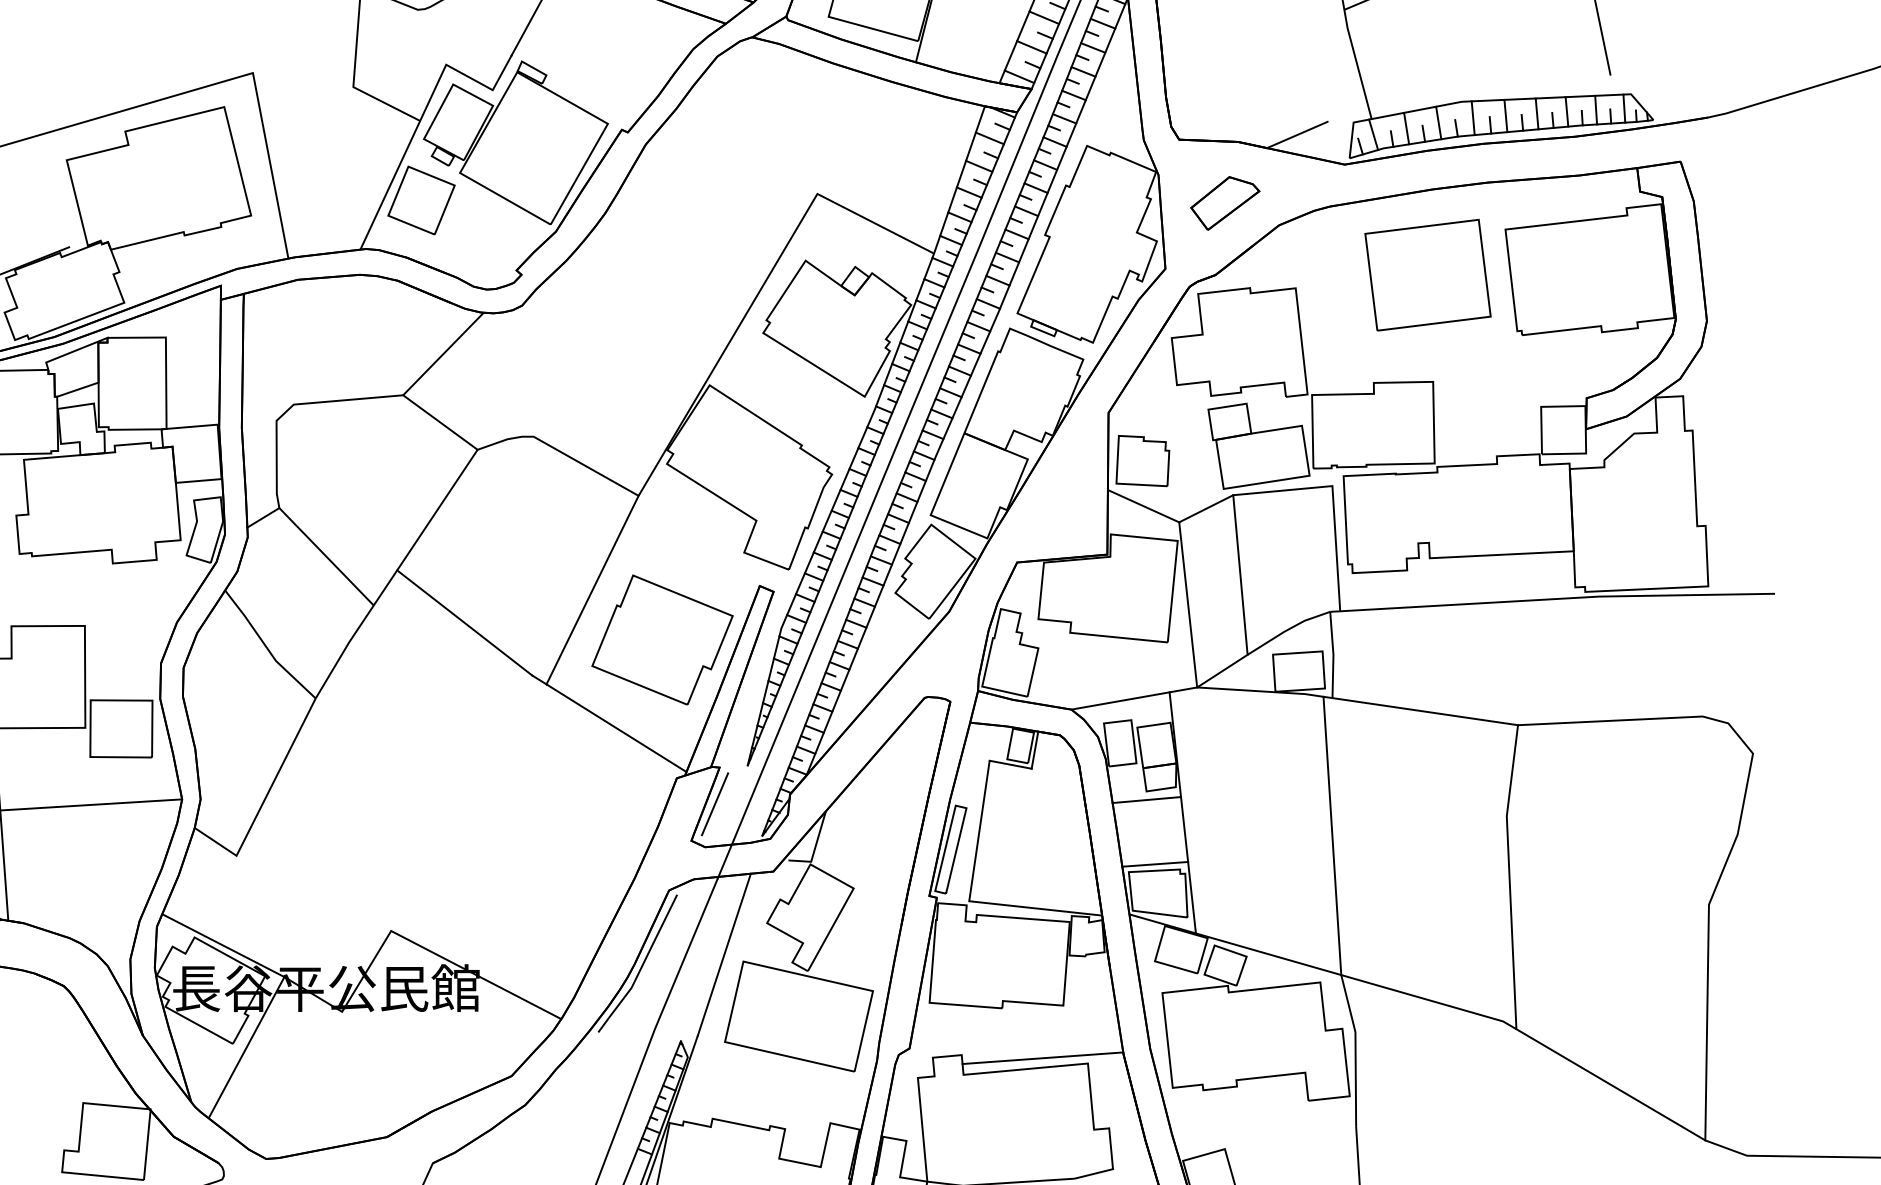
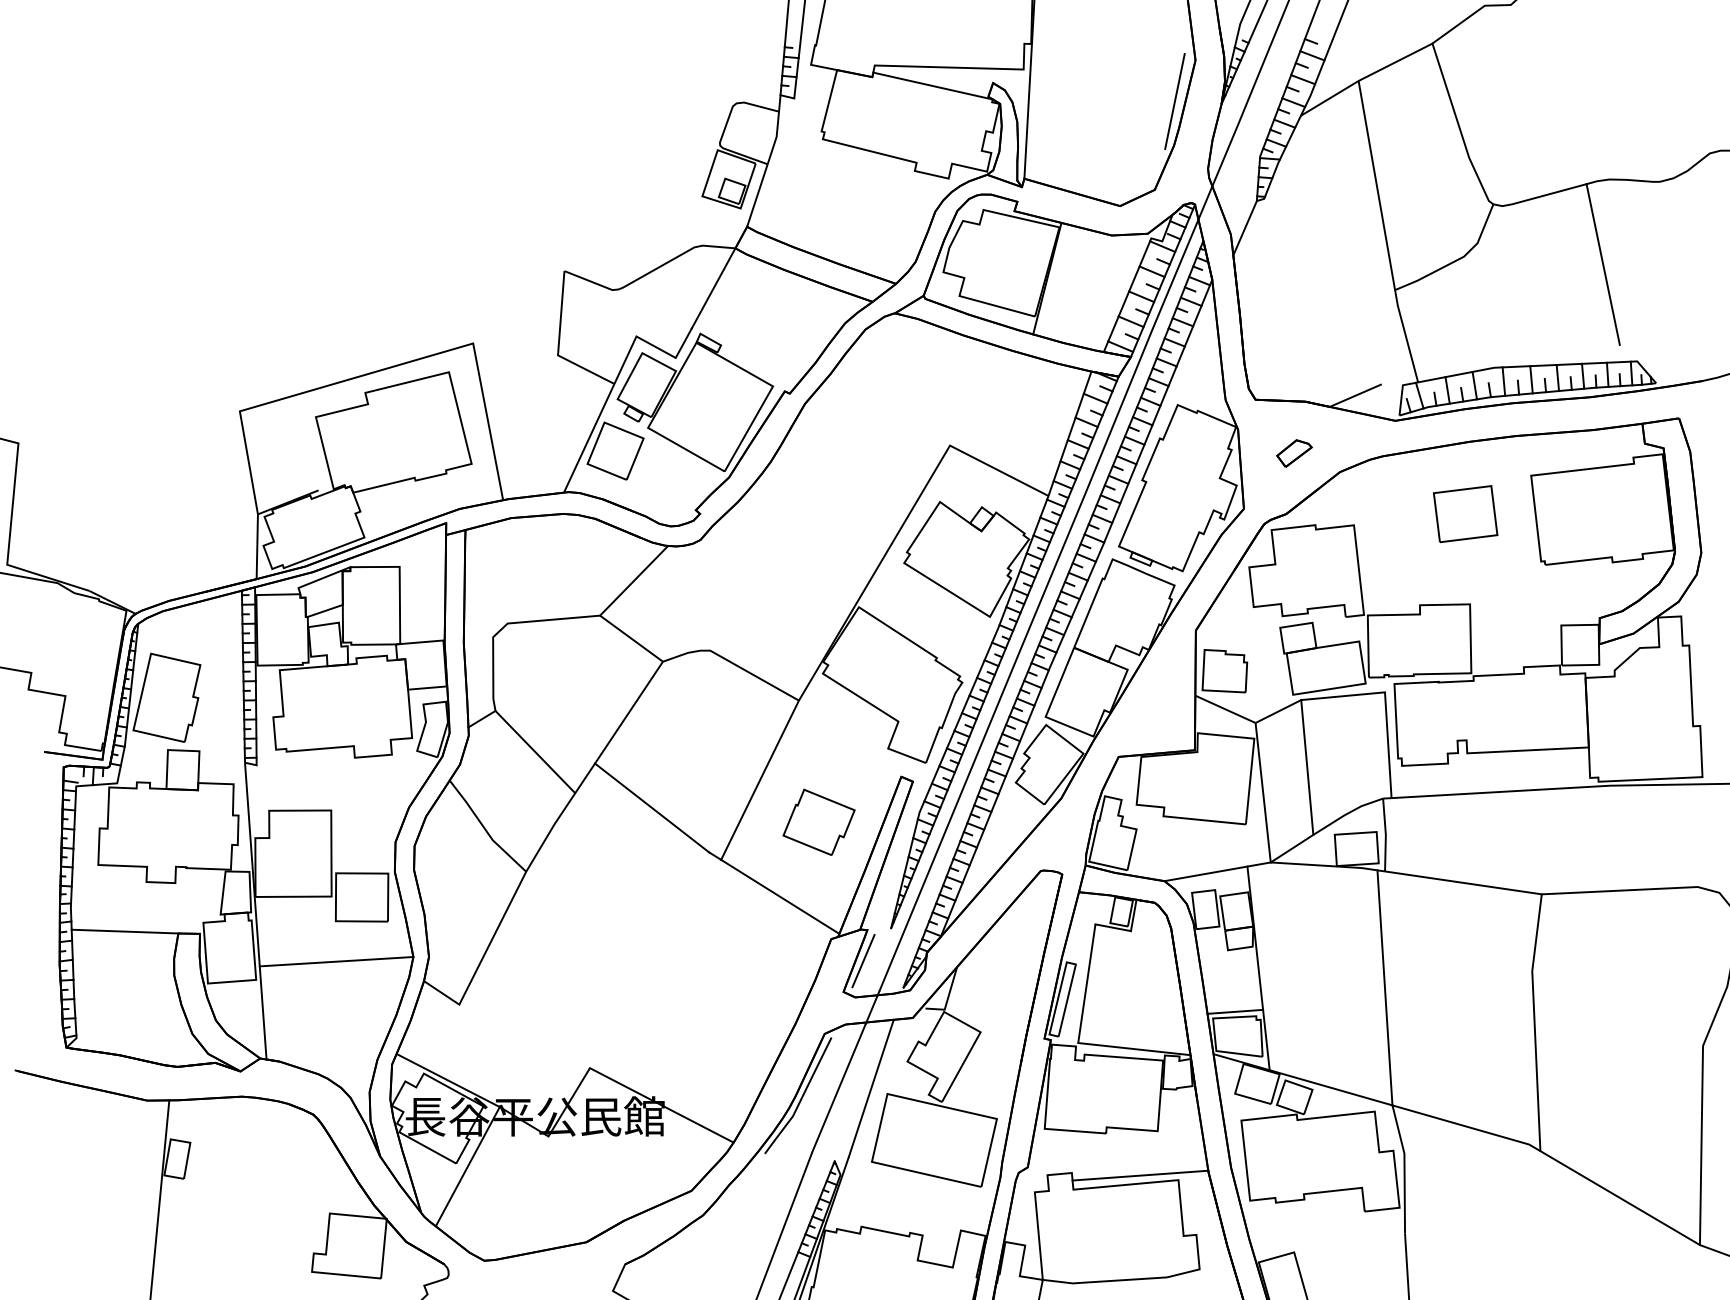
part: (1225, 203) -> (1294, 453), size x0.6
part: (1427, 274) -> (1465, 513), size x0.6
part: (661, 640) -> (818, 822), size x0.6
line: (1147, 799) -> (1228, 957), removed

